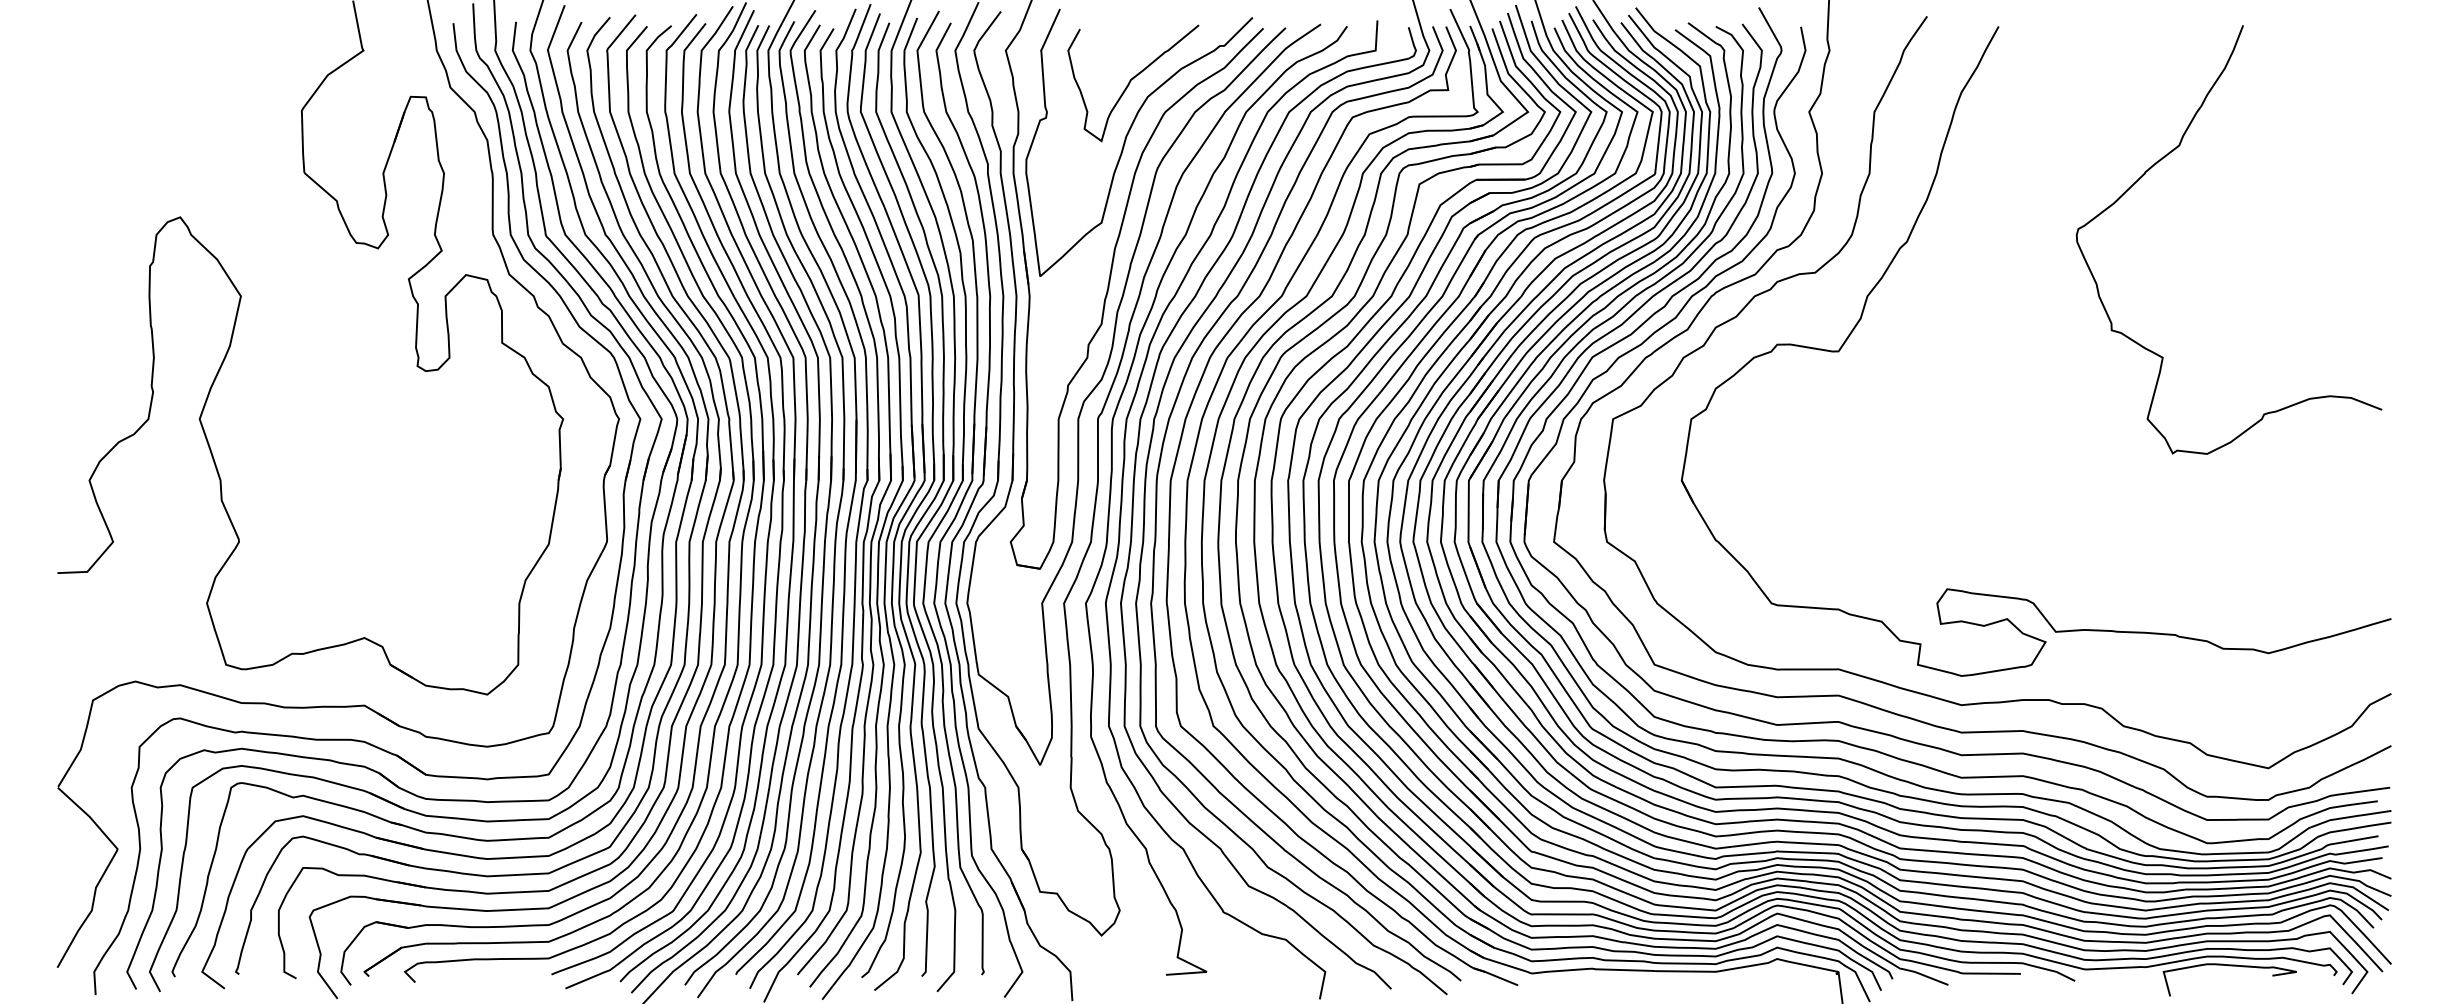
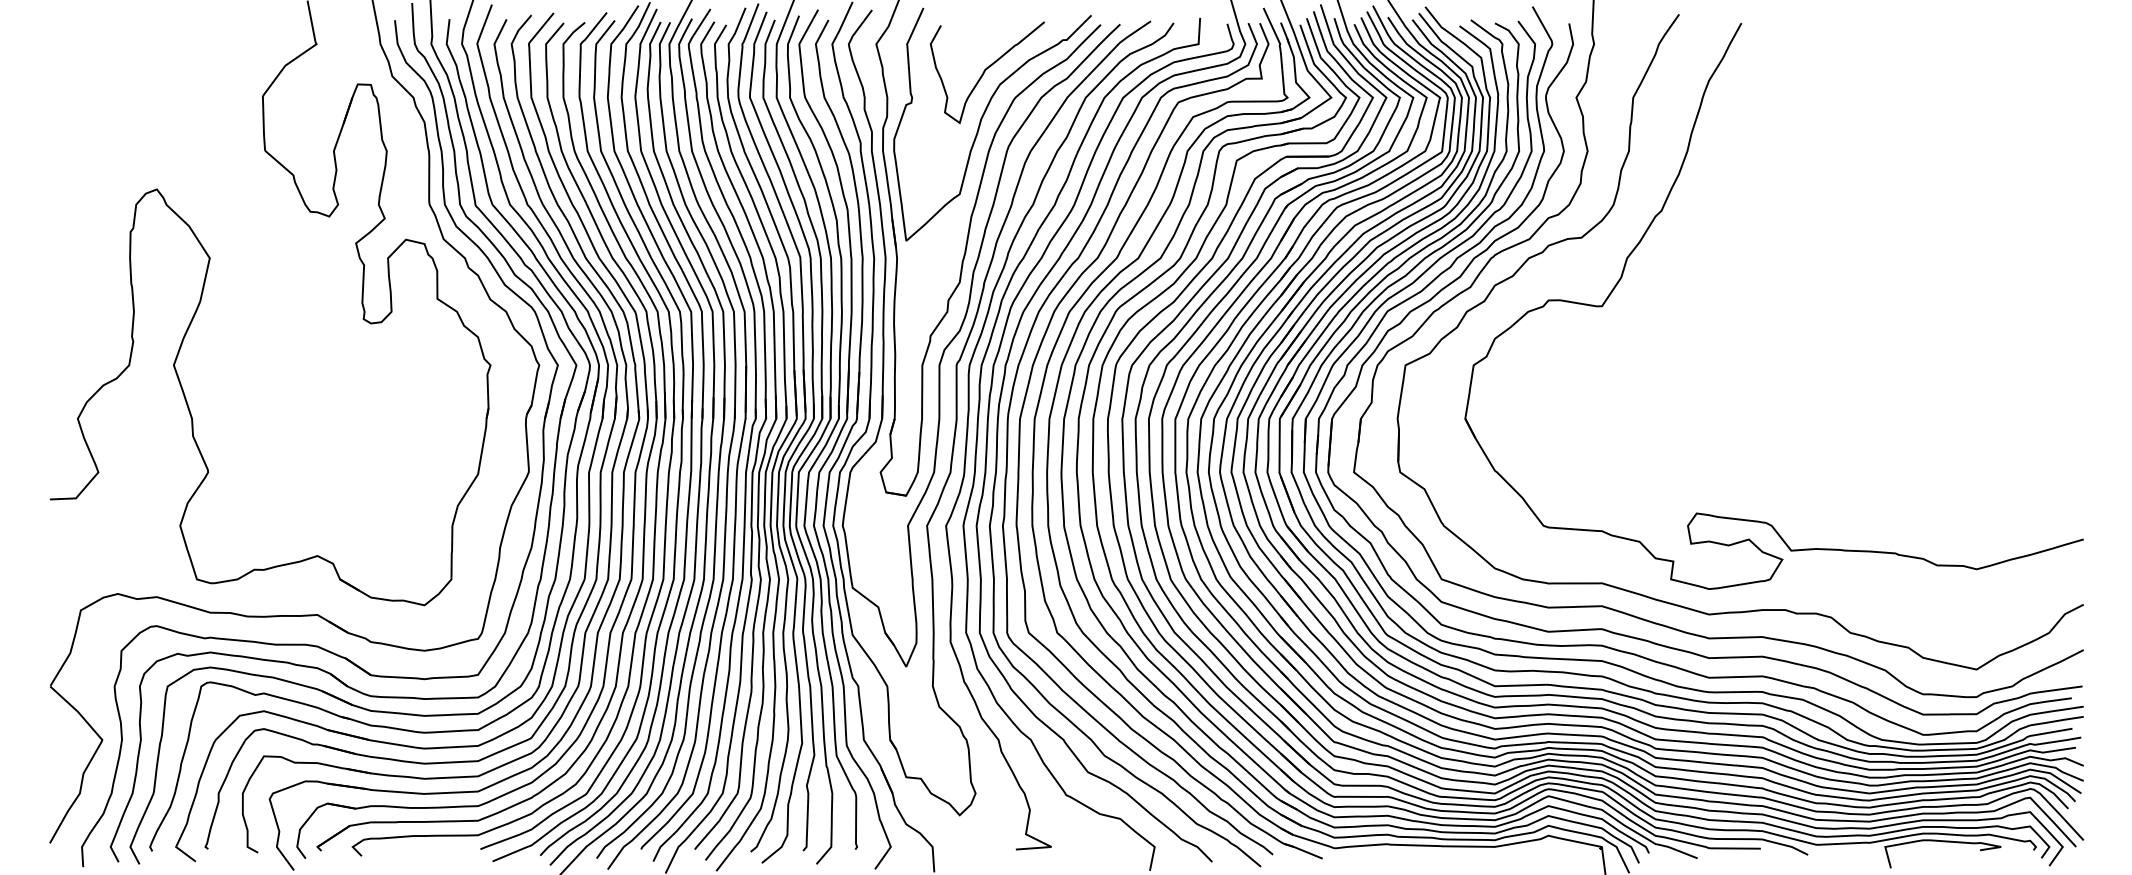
curve: (2162, 160) -> (1884, 139), removed

